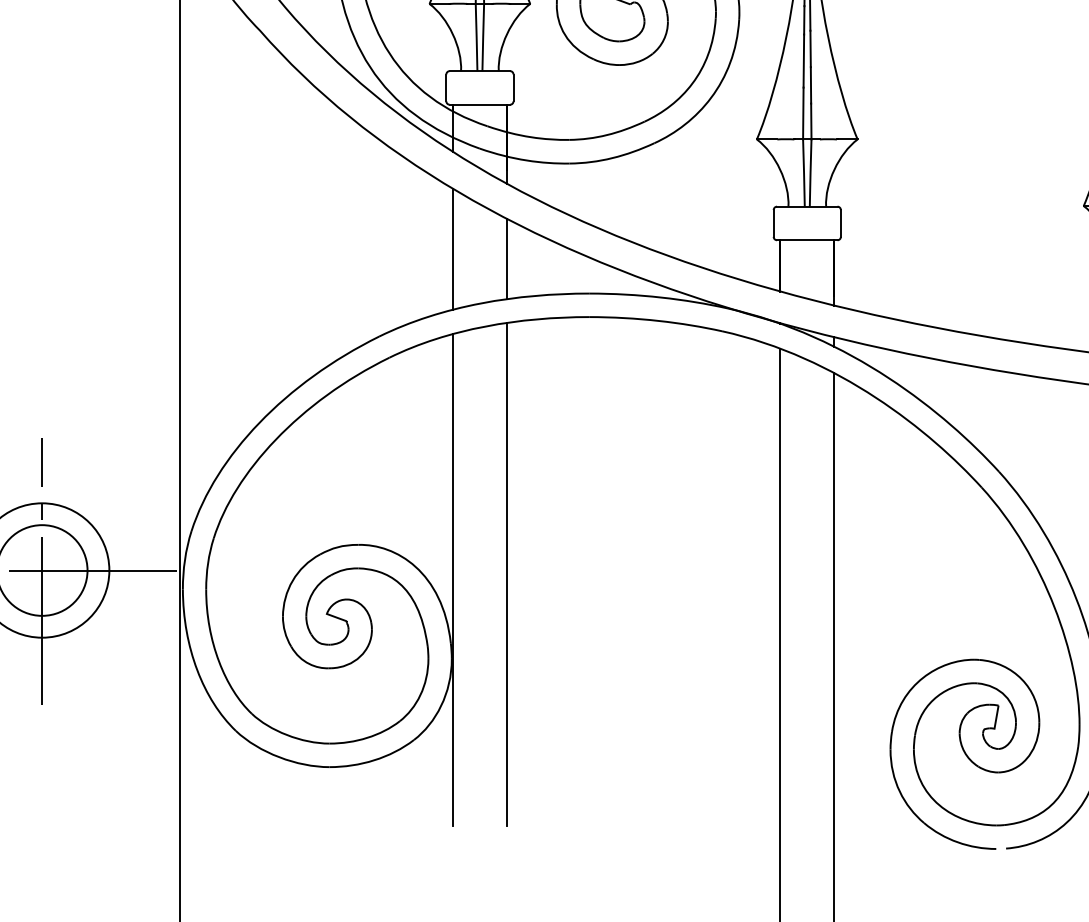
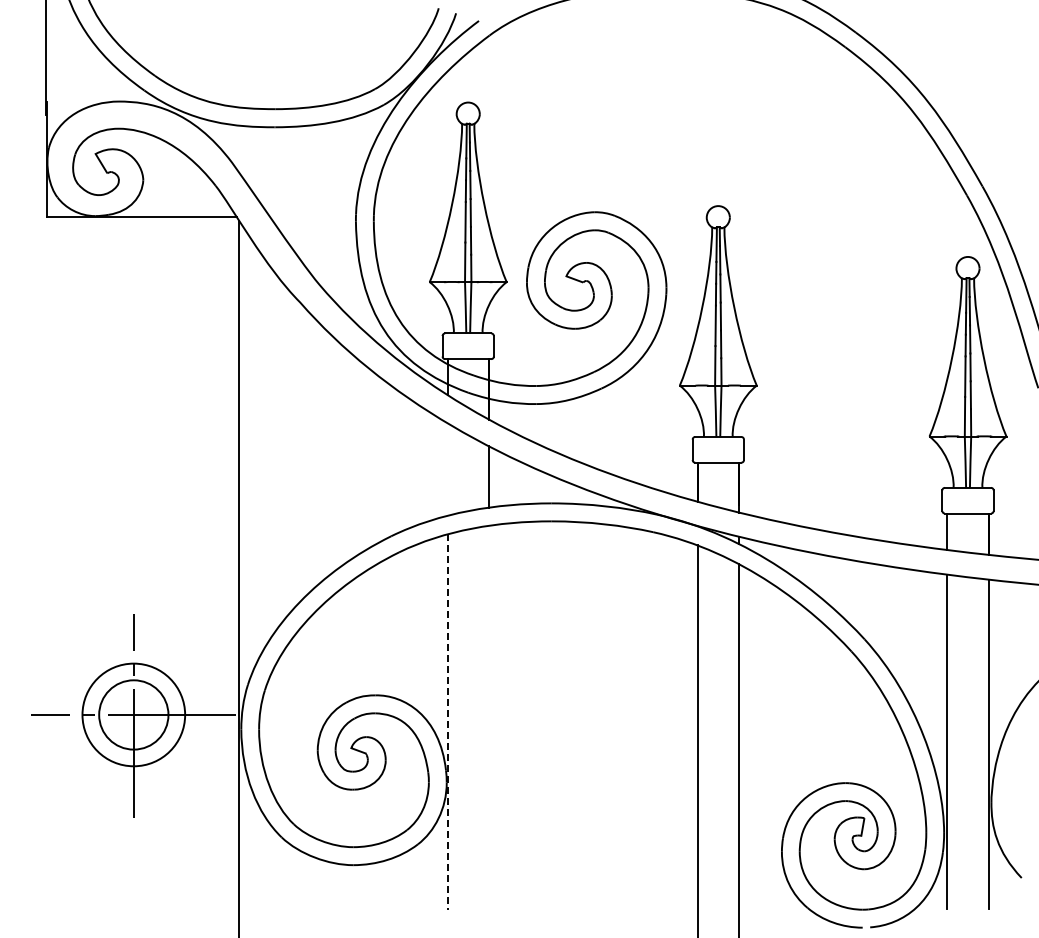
line: (452, 249) -> (447, 469), removed
line: (506, 573) -> (488, 717), removed
line: (452, 580) -> (447, 722), solid -> dashed

